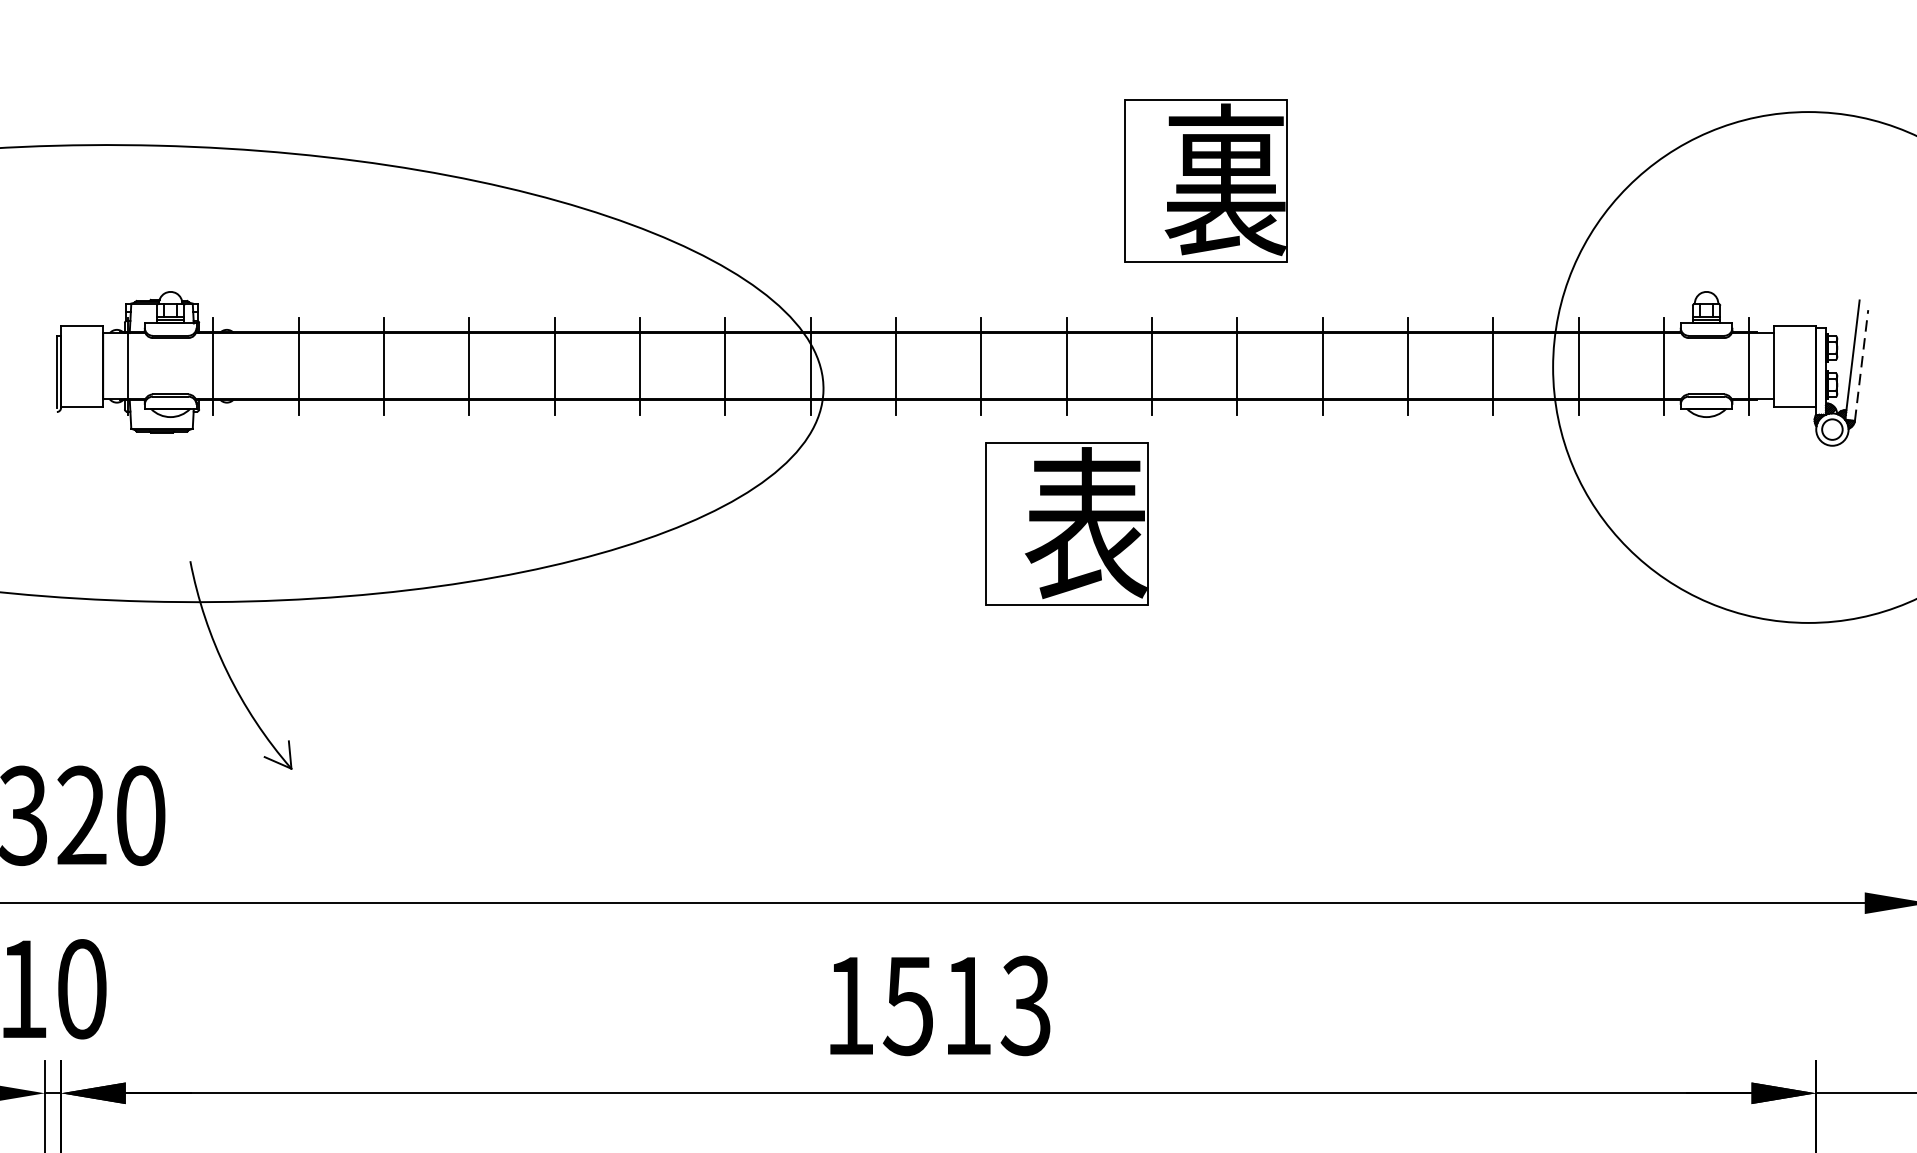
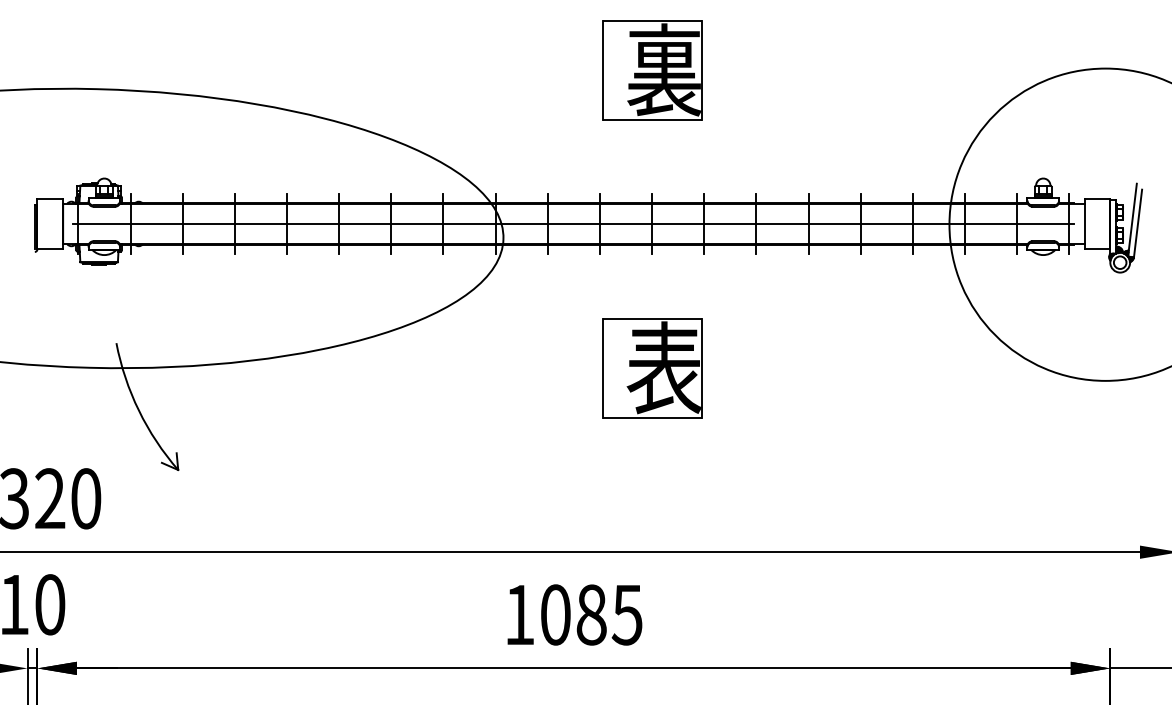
part: (1206, 180) -> (652, 70), moved
line: (938, 365) -> (573, 223), added
line: (1862, 365) -> (1138, 223), dashed -> solid
part: (1067, 524) -> (652, 368), moved
text: (965, 1005) -> (590, 614), 1513 -> 1085

